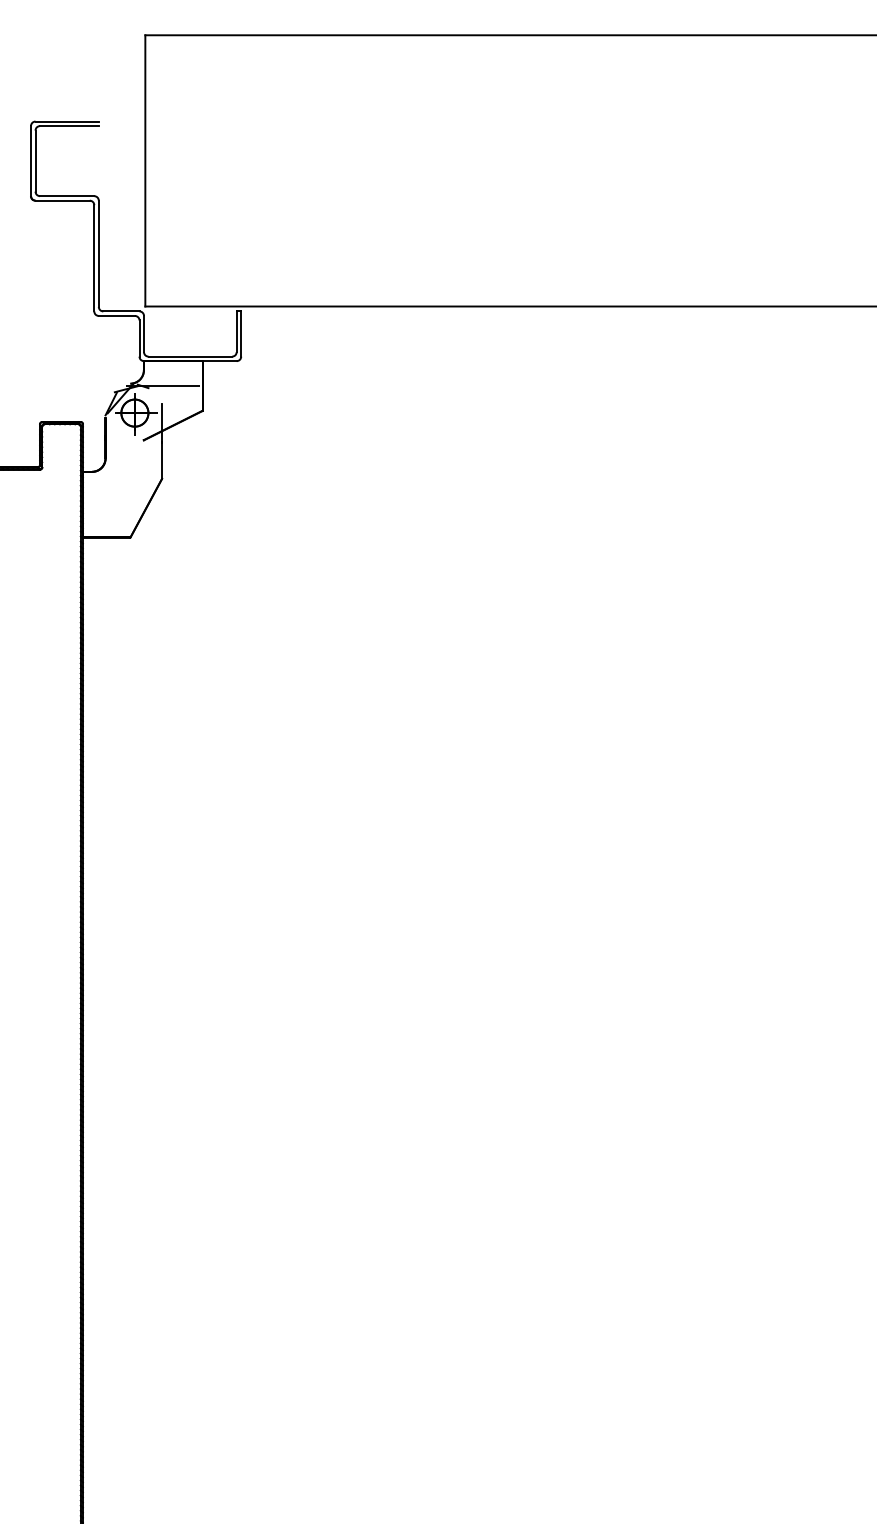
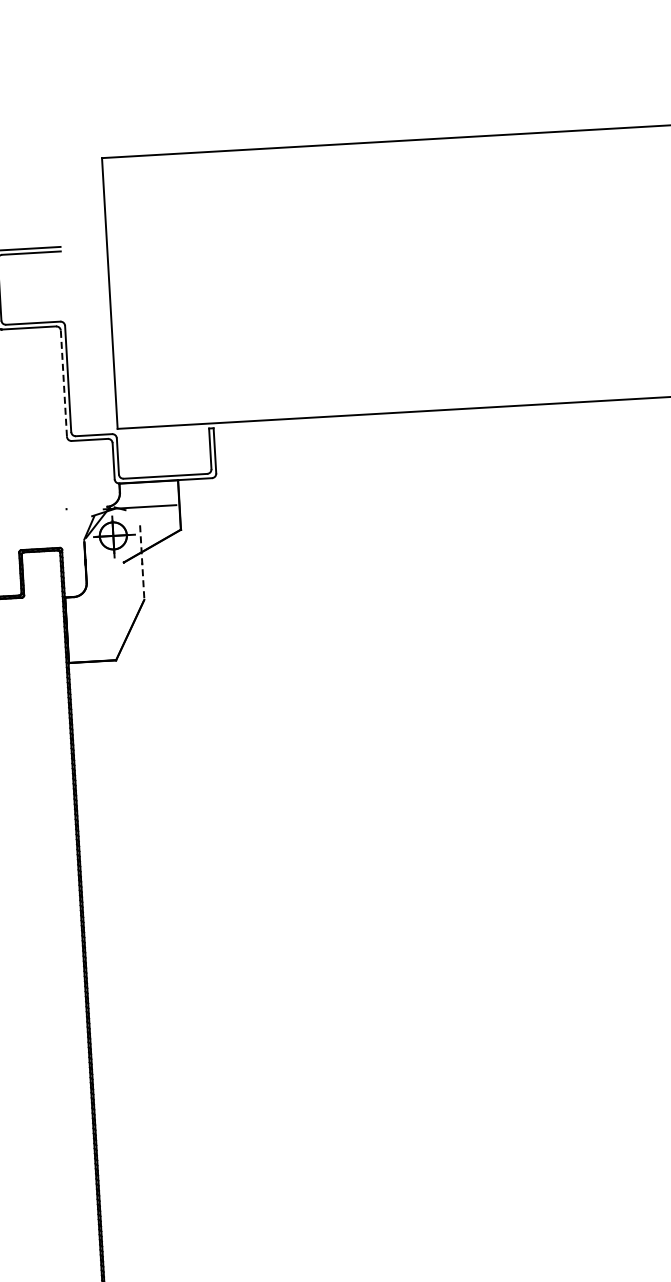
line: (94, 257) -> (64, 382), solid -> dashed
line: (162, 441) -> (142, 562), solid -> dashed

